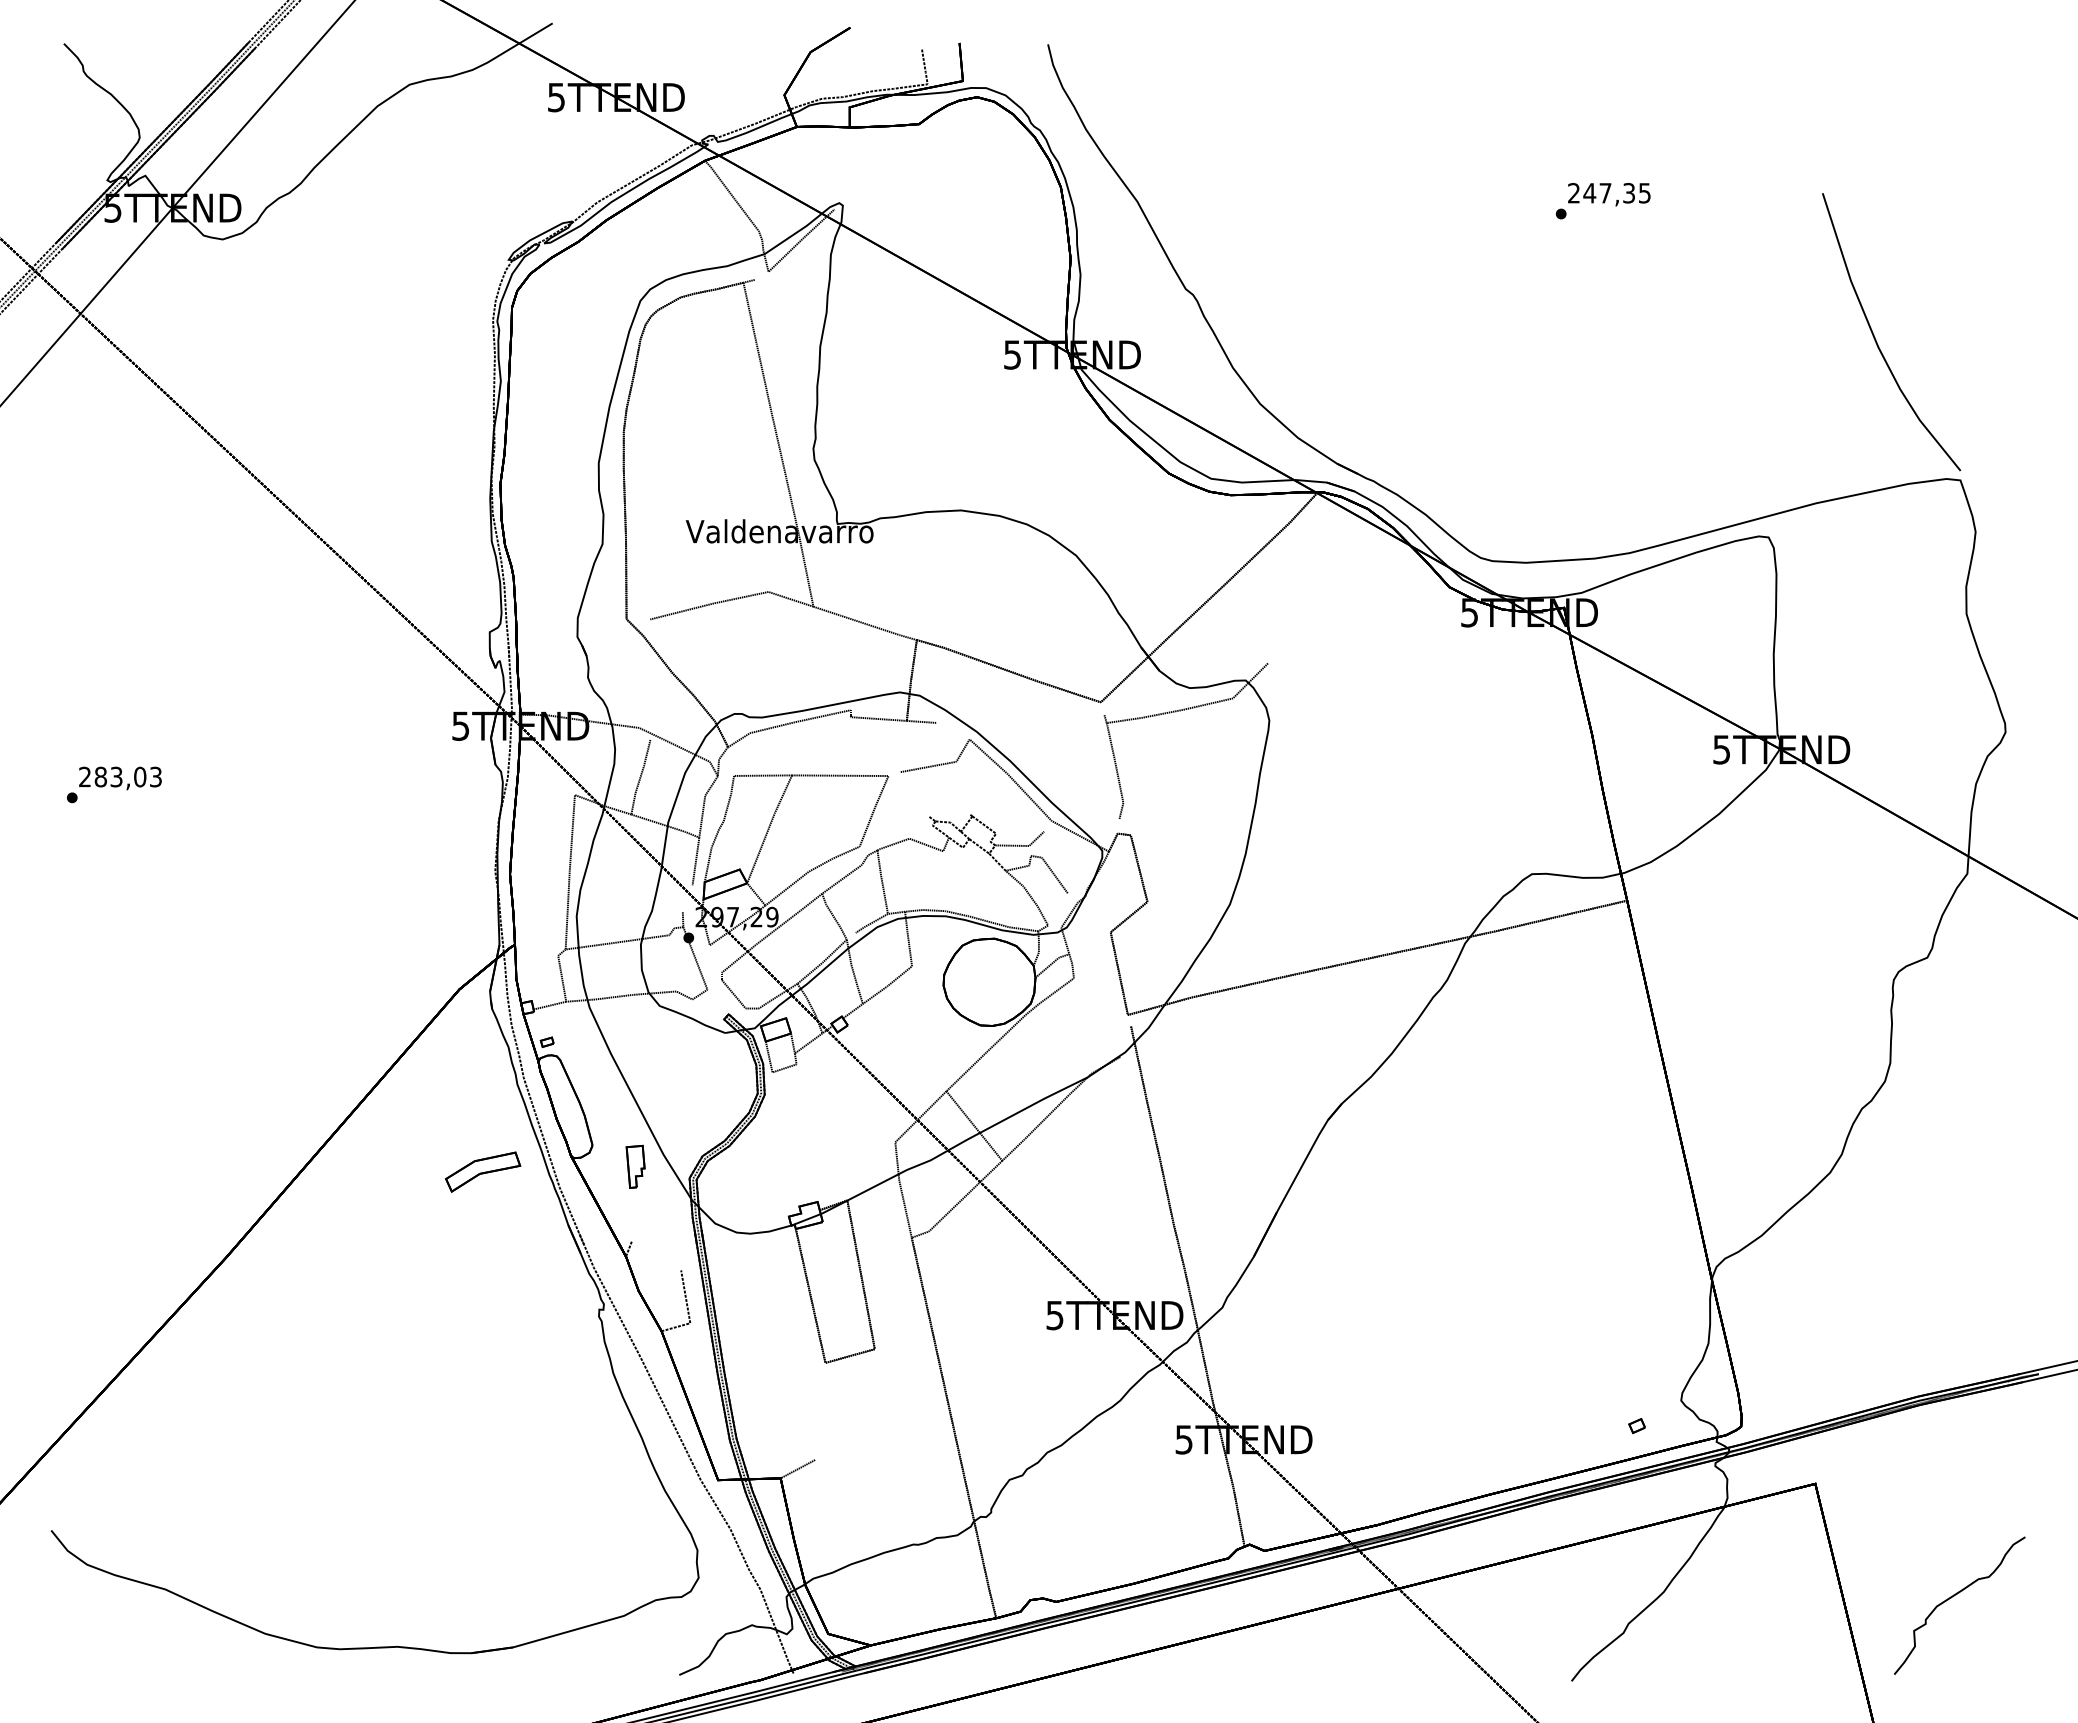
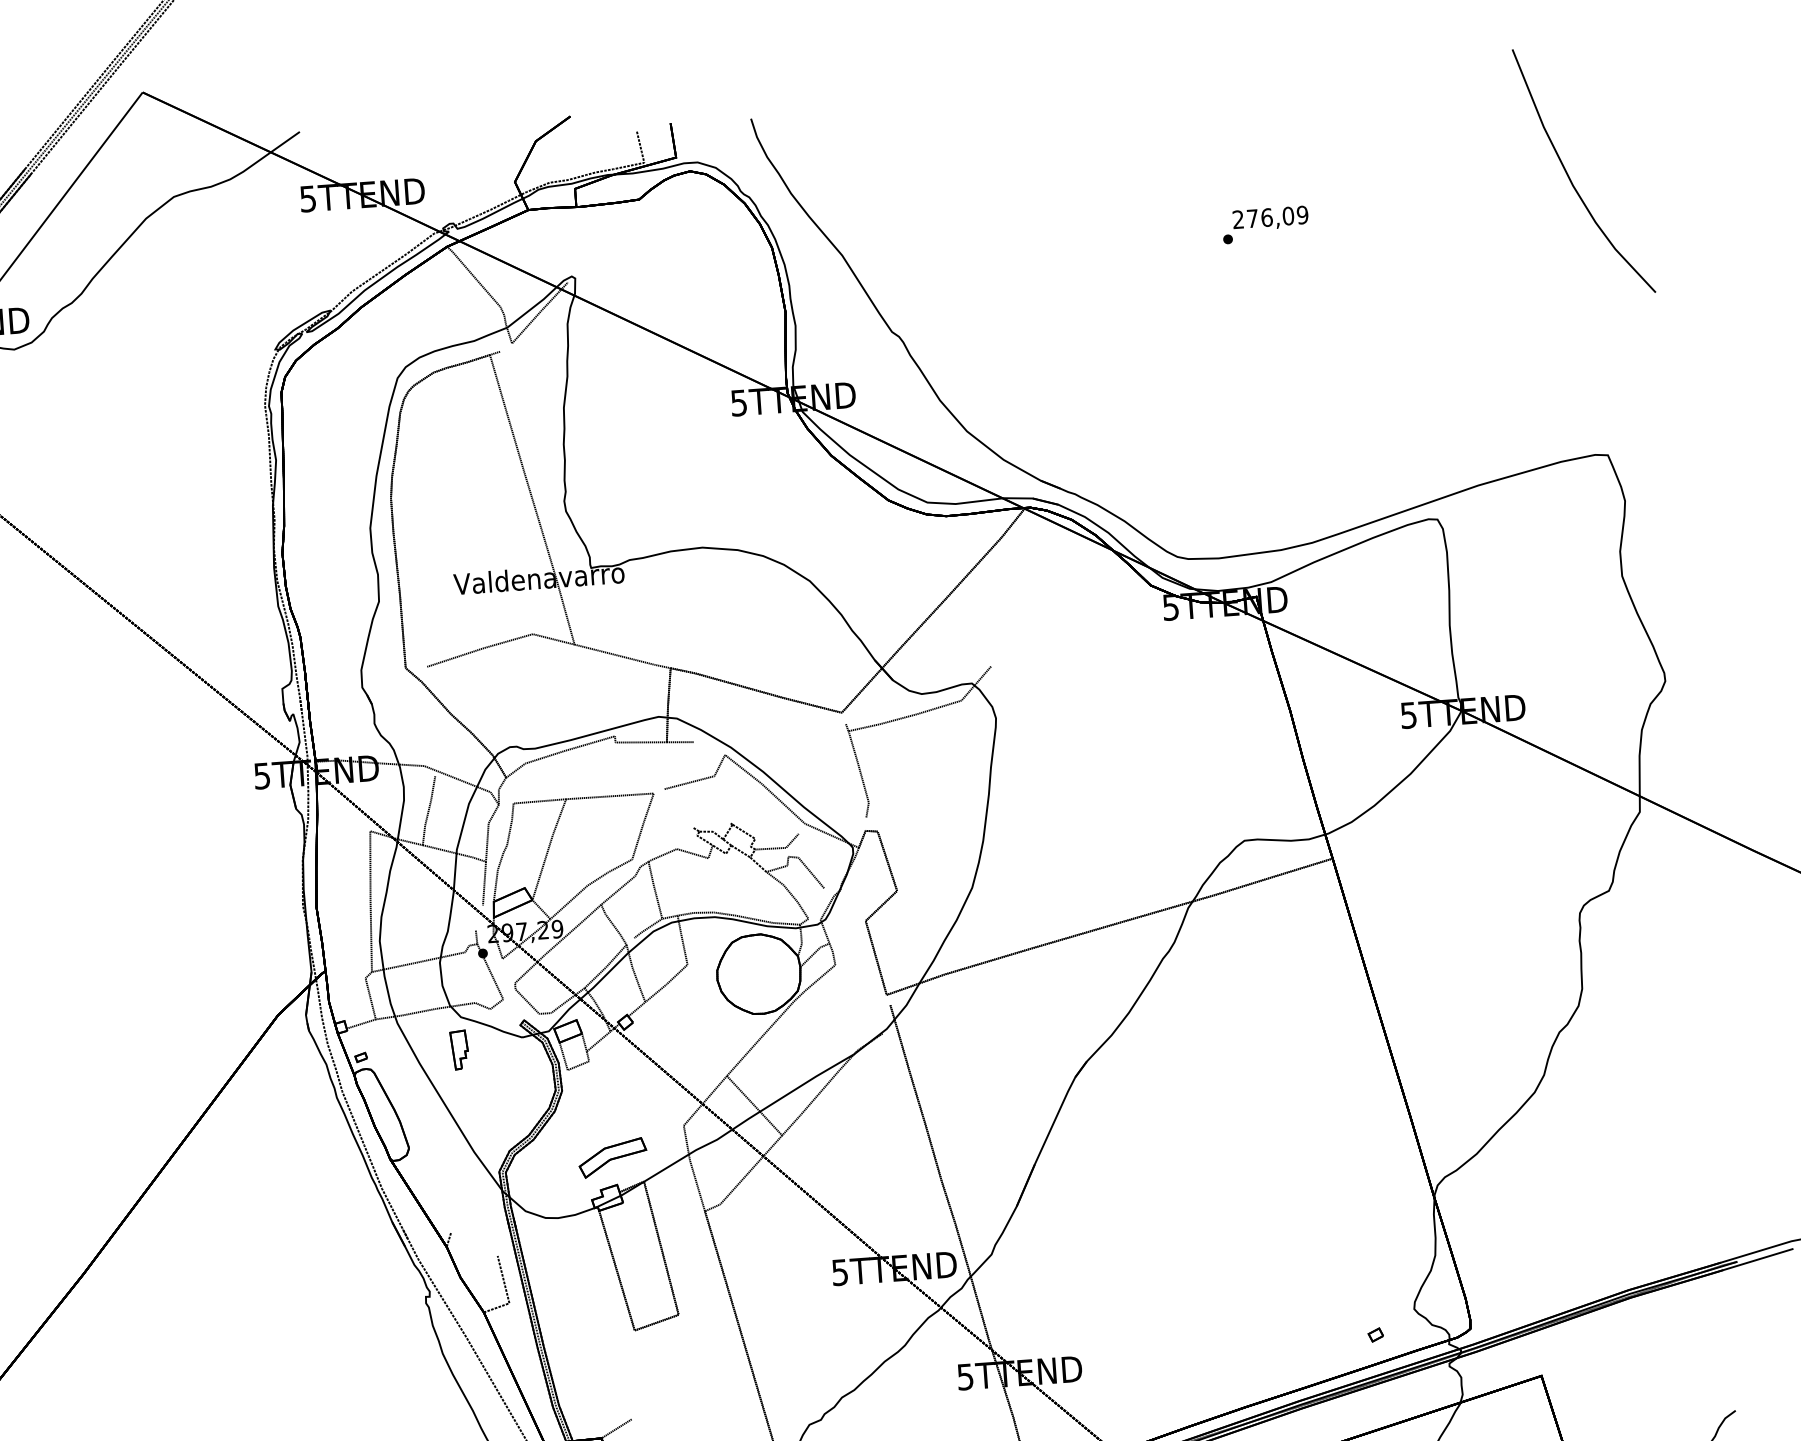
text: (1616, 193) -> (1276, 217), 247,35 -> 276,09
curve: (1876, 339) -> (1570, 178), moved
part: (635, 1166) -> (459, 1049), moved
part: (483, 1171) -> (613, 1157), moved

